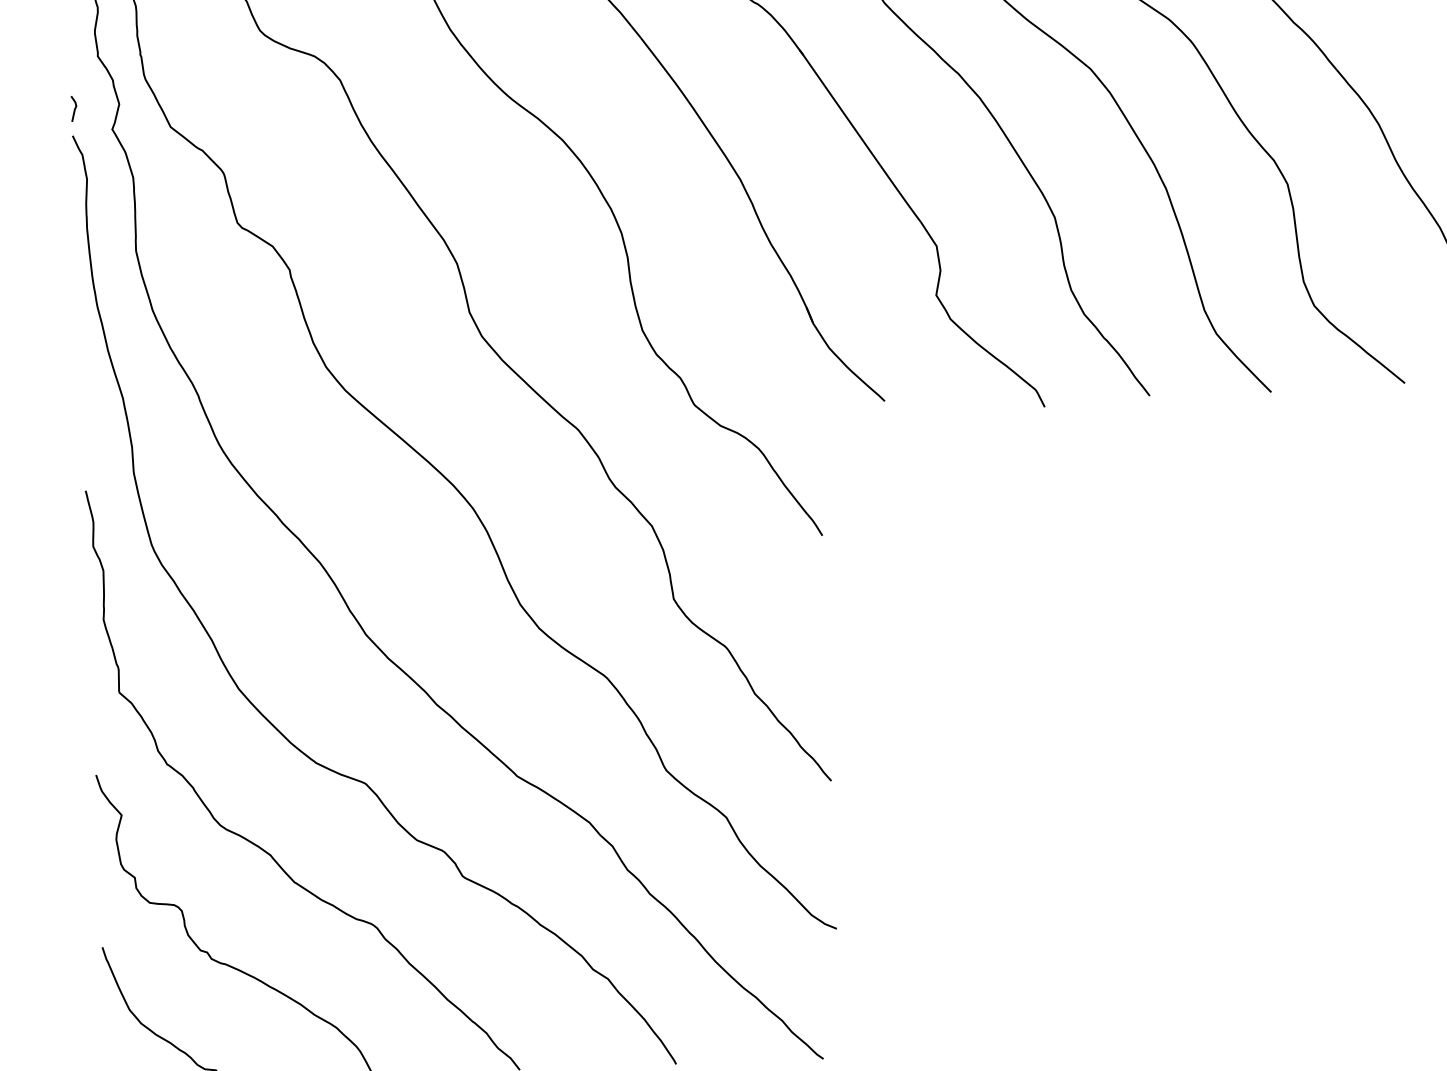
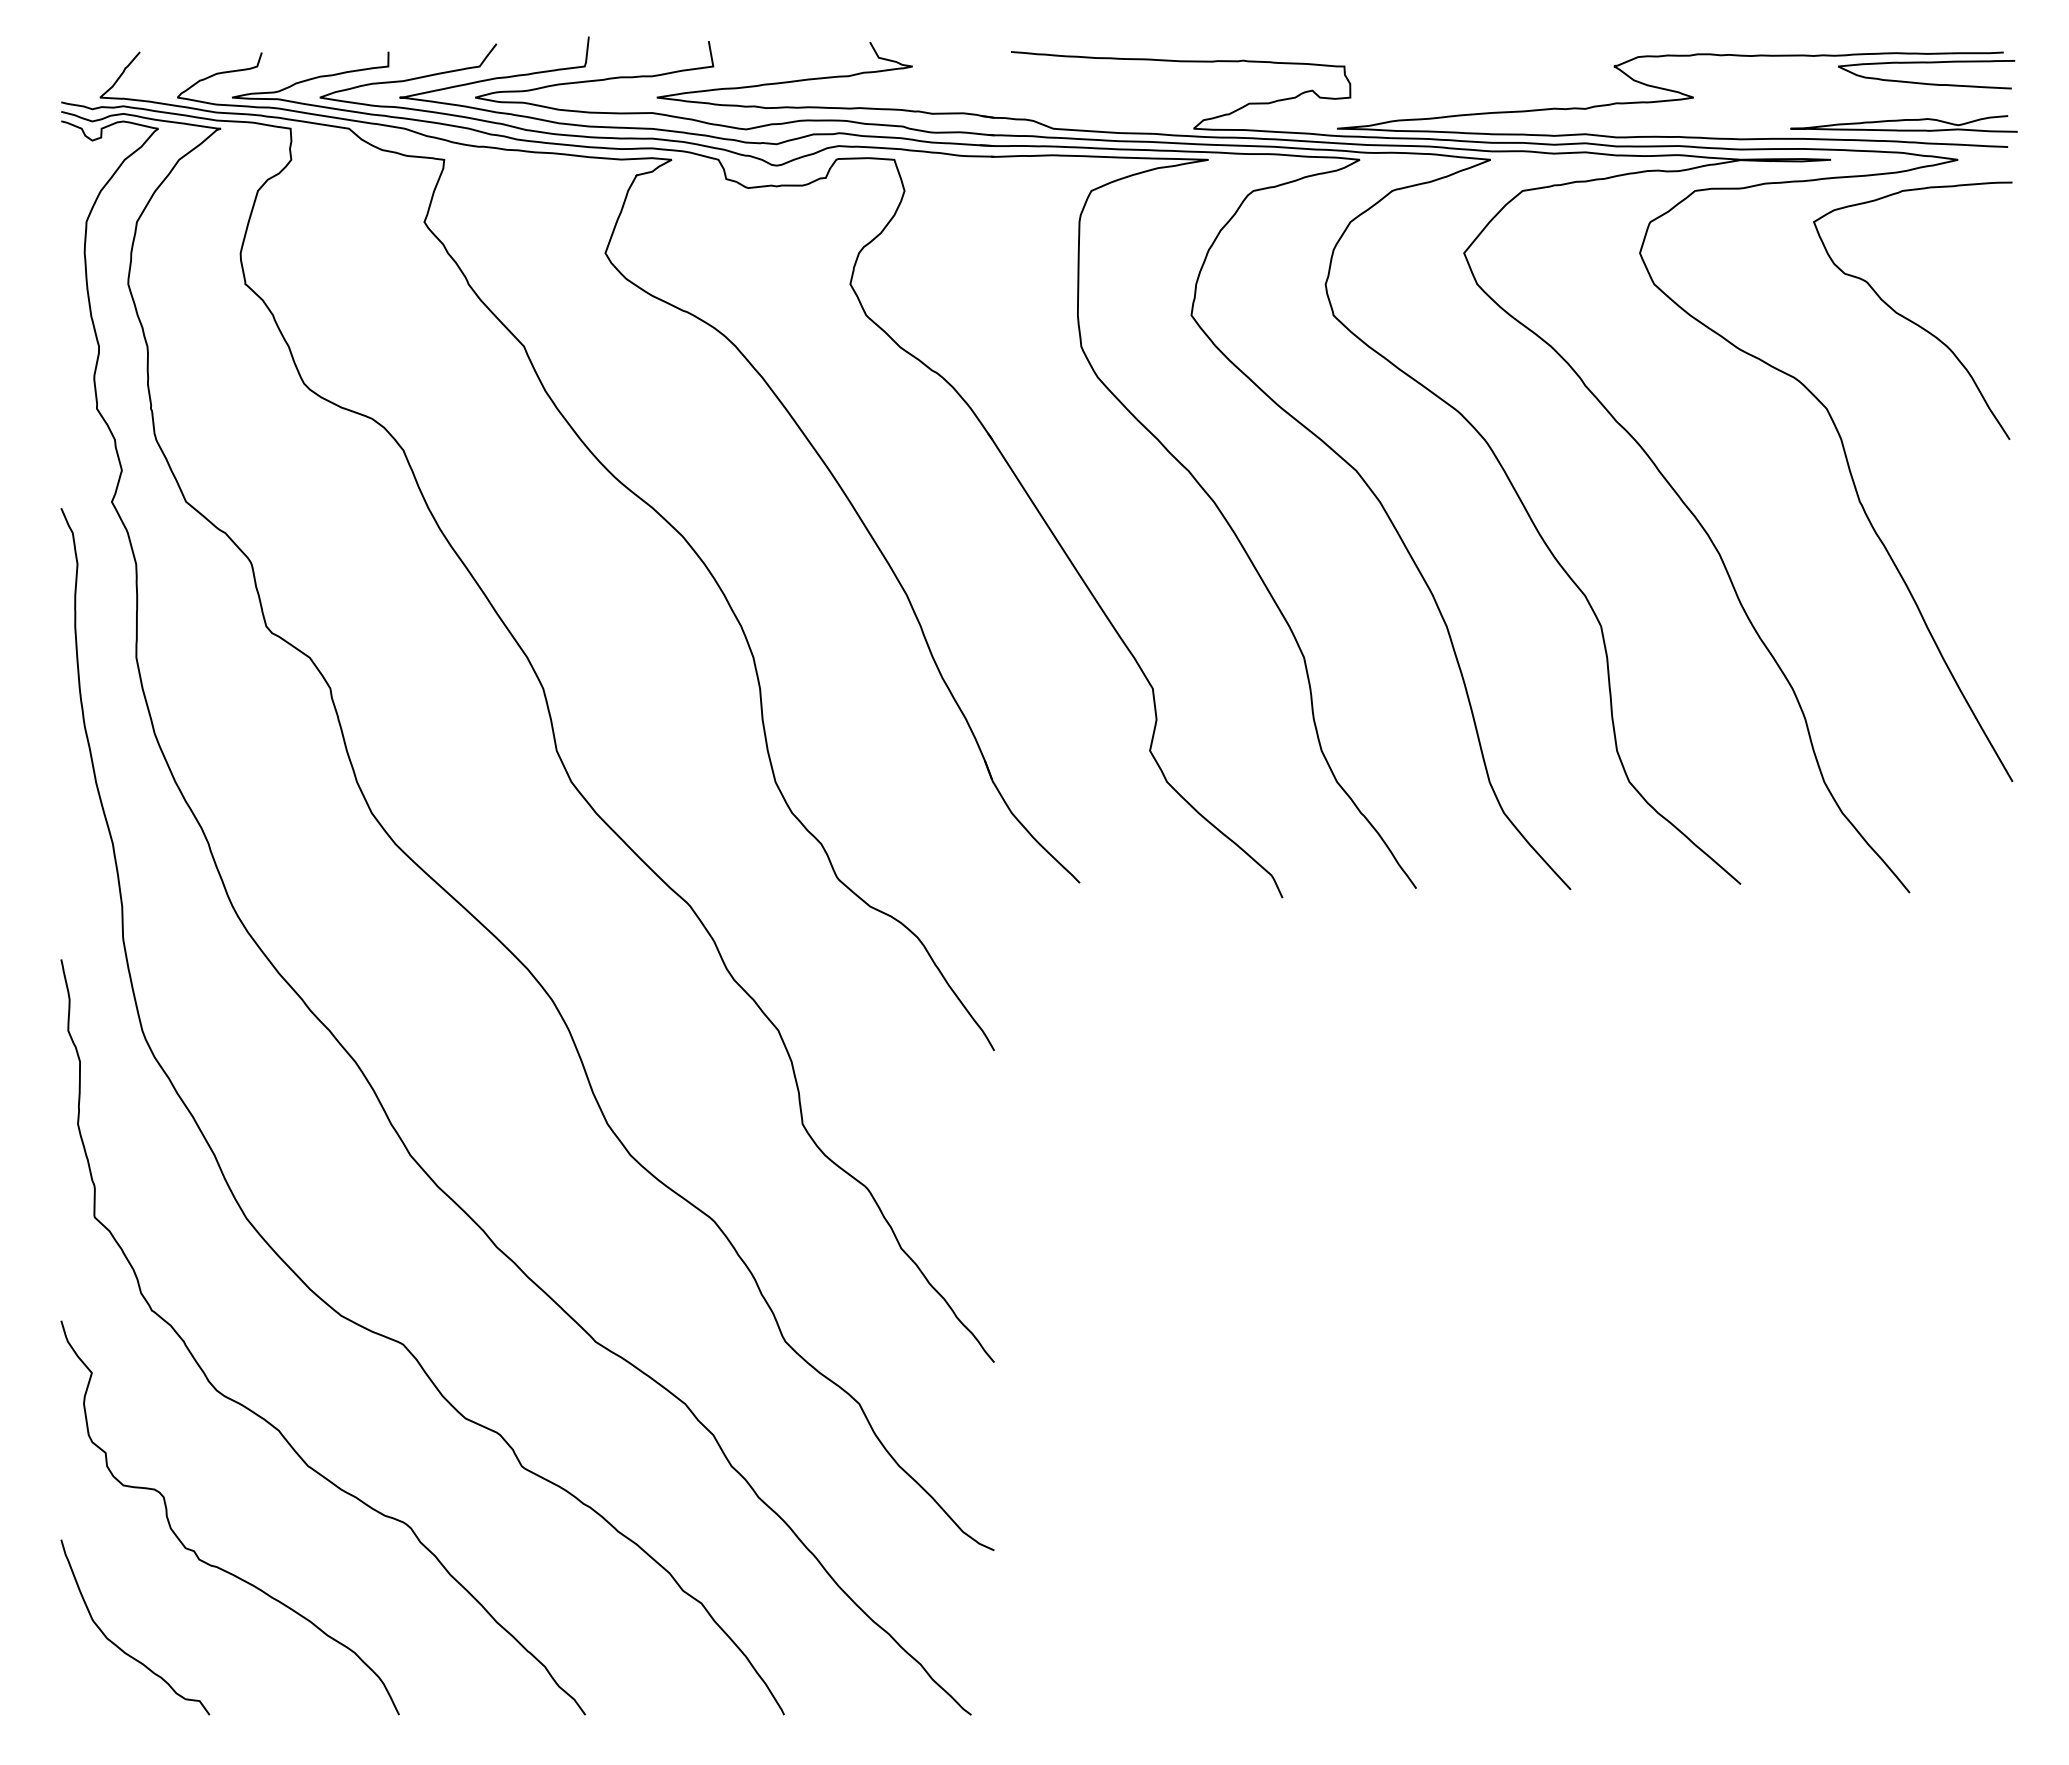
line: (74, 108) -> (65, 473), removed

